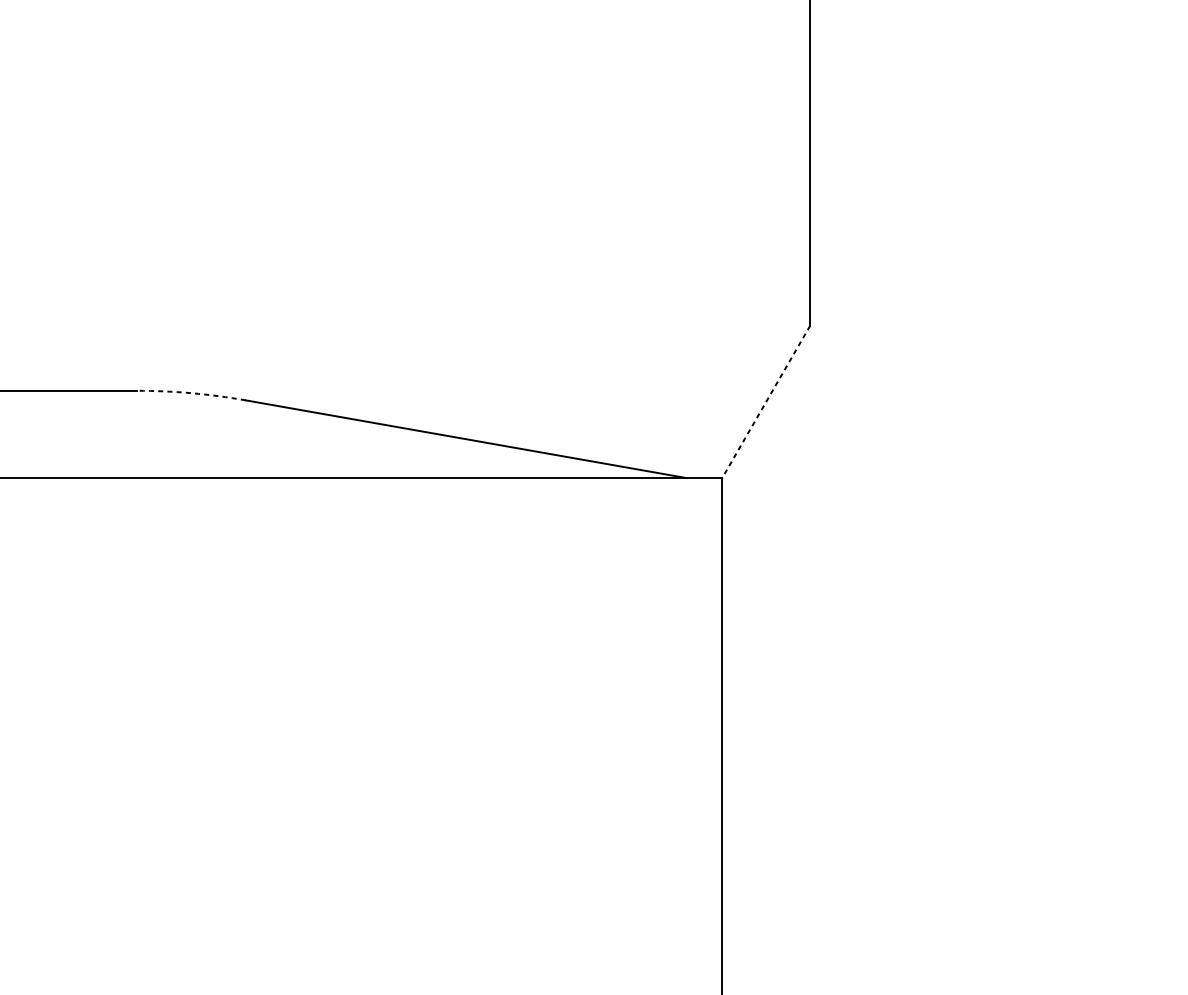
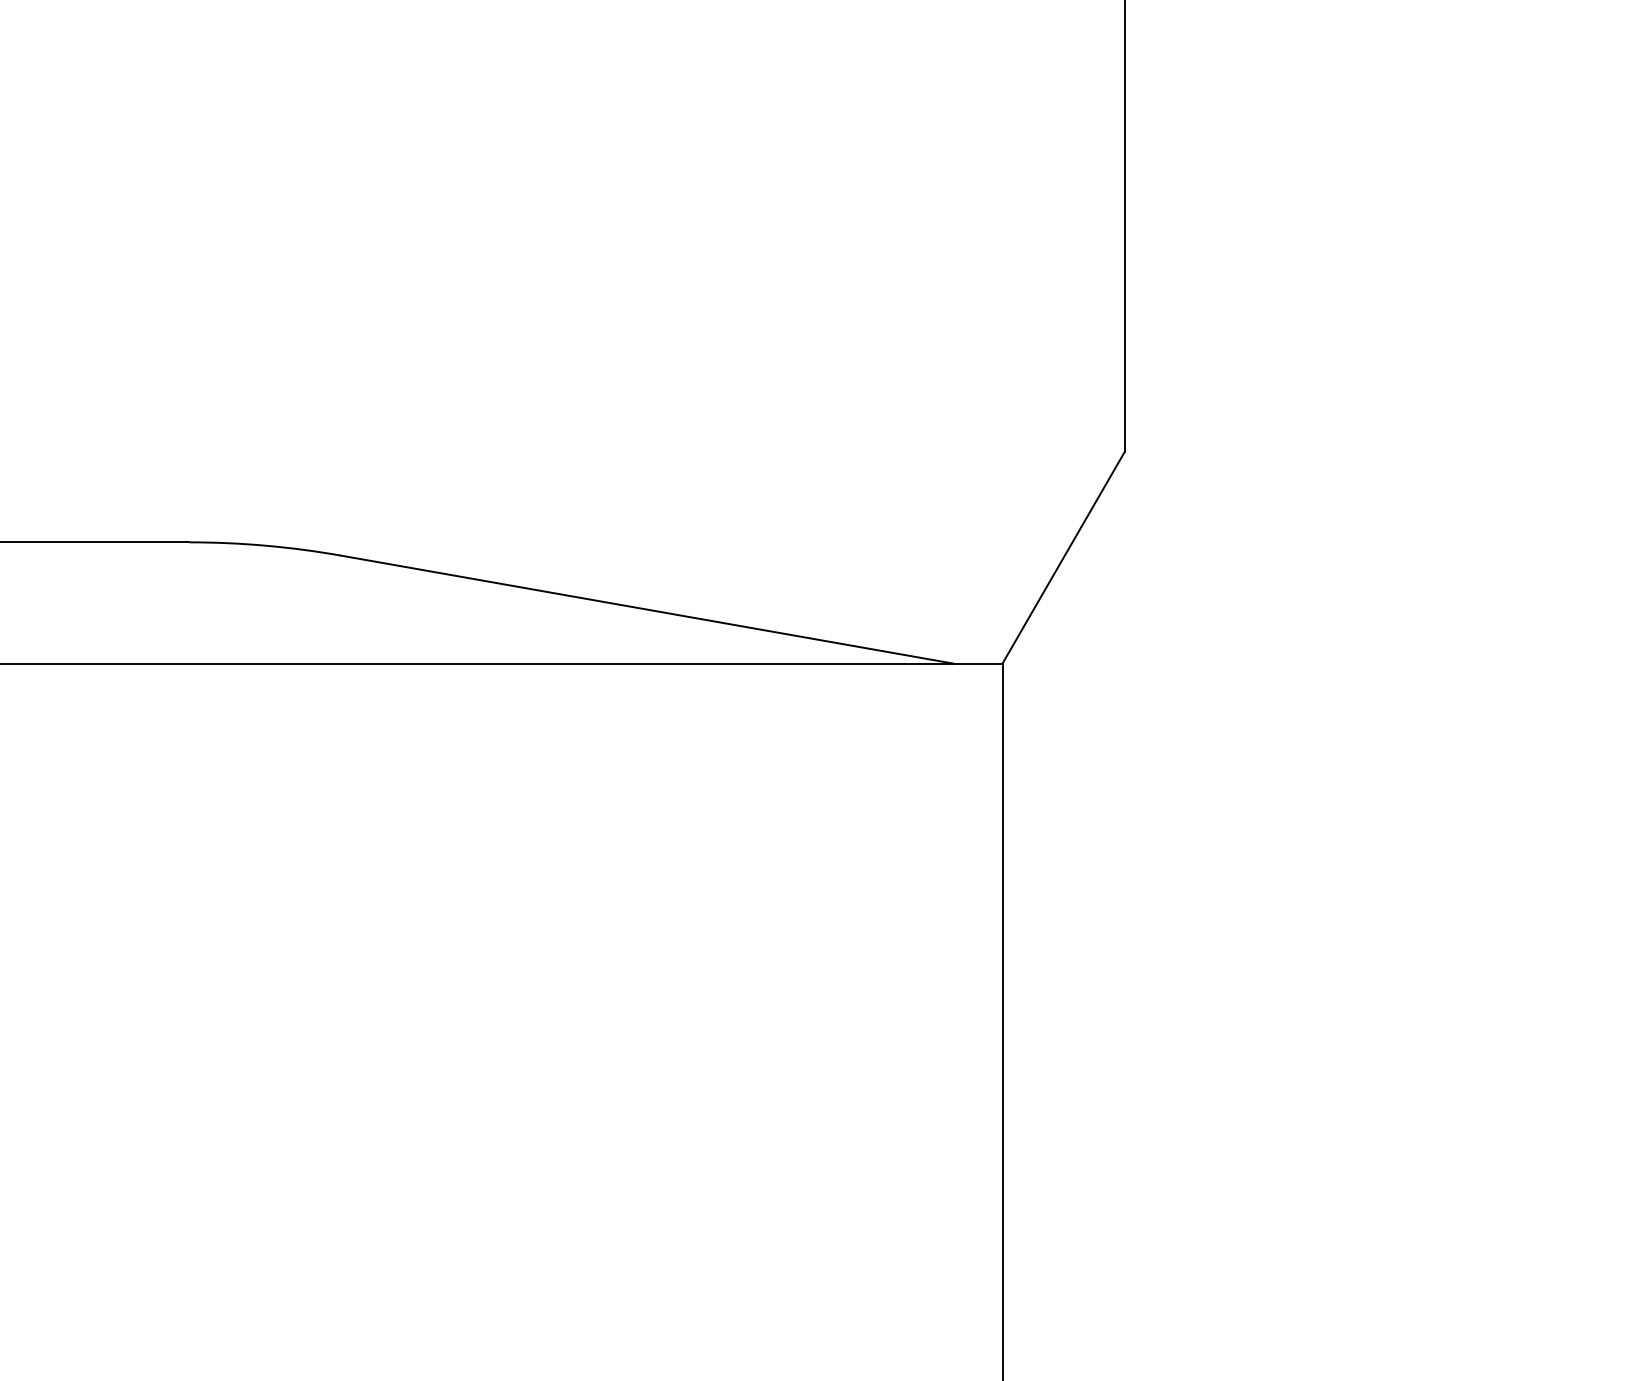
arc: (191, 393) -> (265, 545), dashed -> solid
line: (766, 402) -> (1063, 558), dashed -> solid

